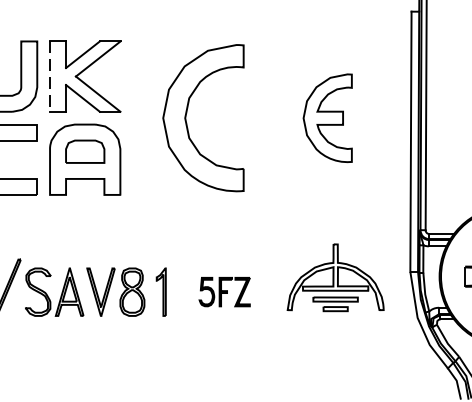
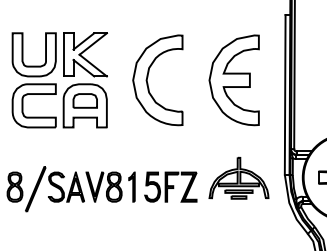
line: (49, 76) -> (63, 54), dashed -> solid
part: (326, 118) -> (233, 80), size x1.67
part: (224, 291) -> (170, 186), size x1.67

